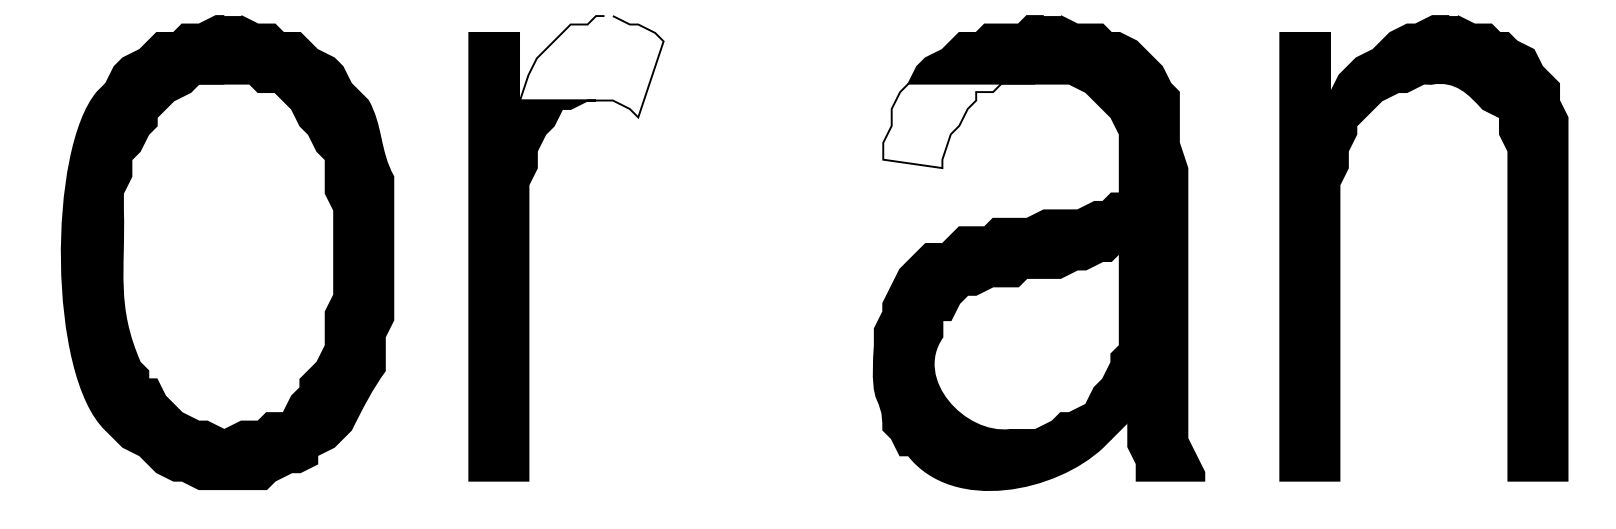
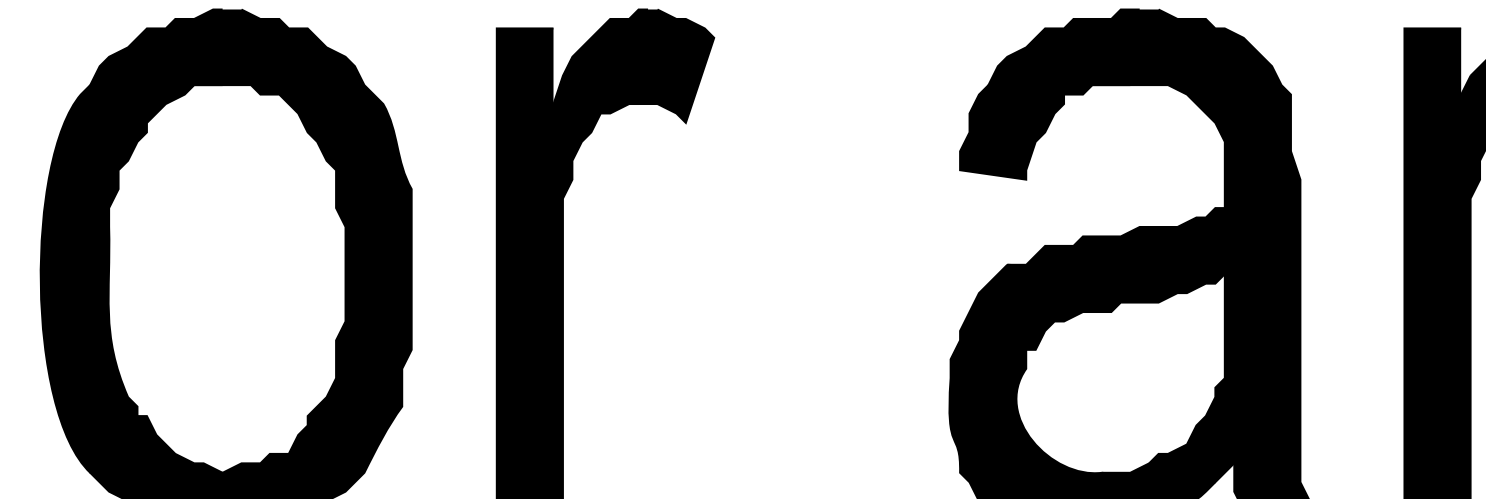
fill: (591, 66) -> (633, 65), added
fill: (959, 125) -> (1045, 131), added

